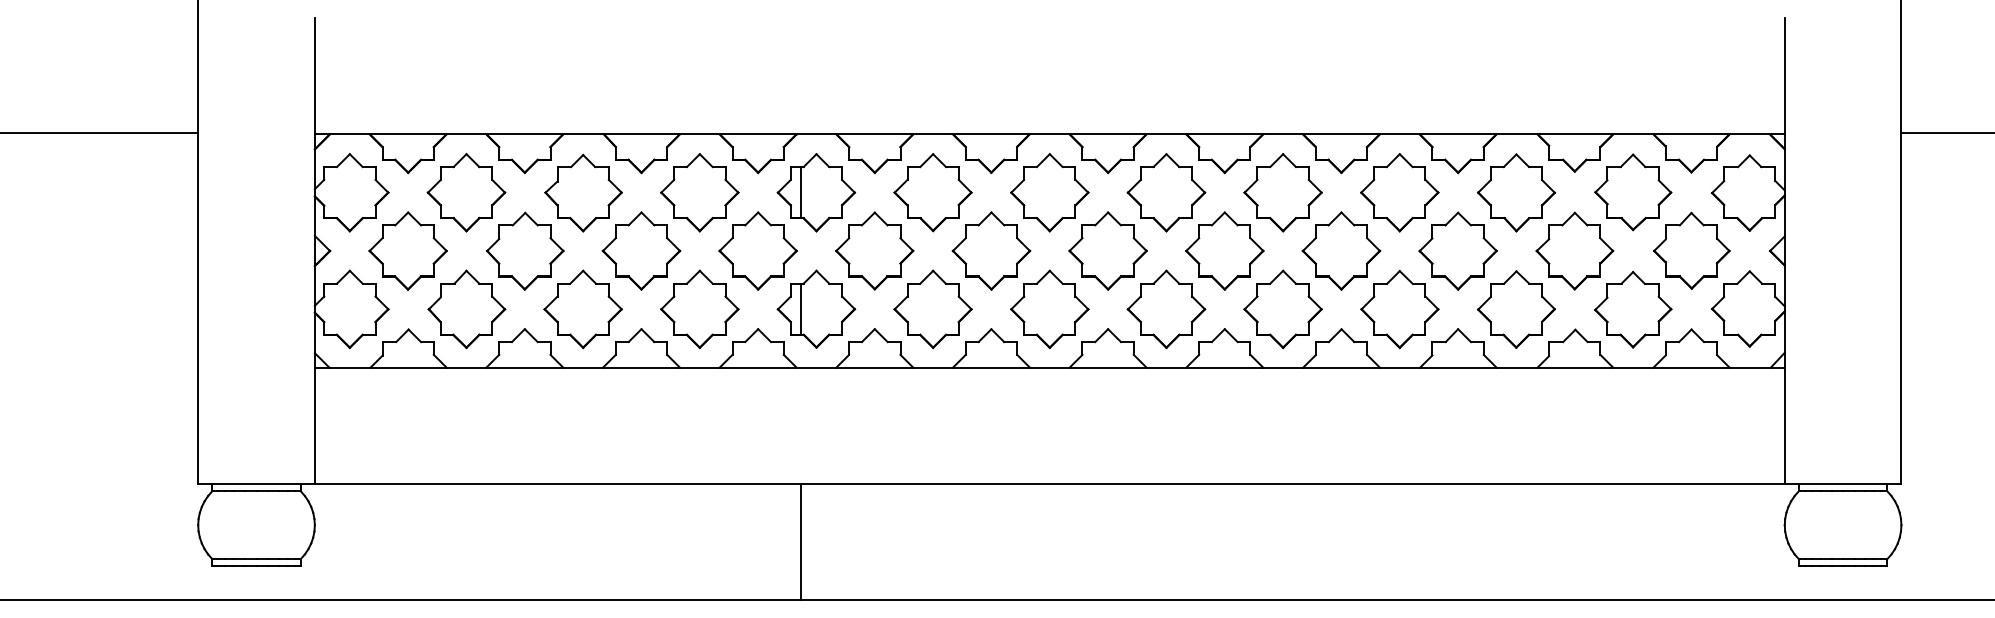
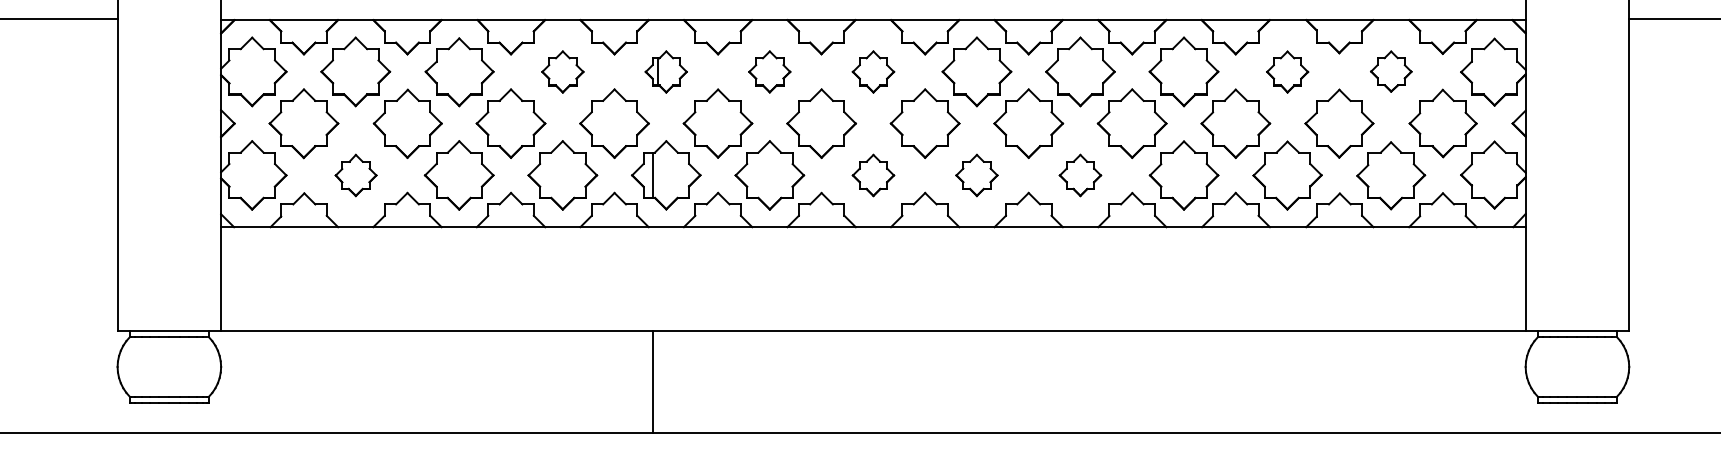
part: (699, 192) -> (562, 71), size x0.6
part: (816, 192) -> (666, 71), size x0.6
part: (932, 192) -> (769, 71), size x0.6
part: (1049, 192) -> (873, 71), size x0.6
part: (1516, 192) -> (1287, 71), size x0.6
part: (1633, 192) -> (1391, 71), size x0.6
part: (466, 309) -> (355, 175), size x0.6
part: (1049, 309) -> (873, 175), size x0.6
part: (1166, 309) -> (976, 175), size x0.6
part: (1282, 309) -> (1079, 175), size x0.6

